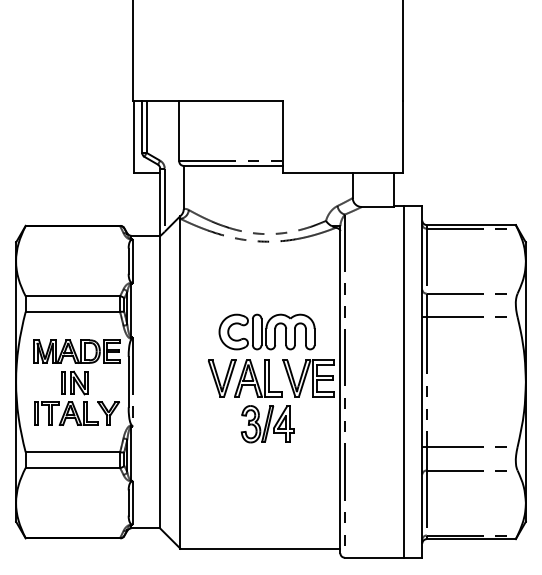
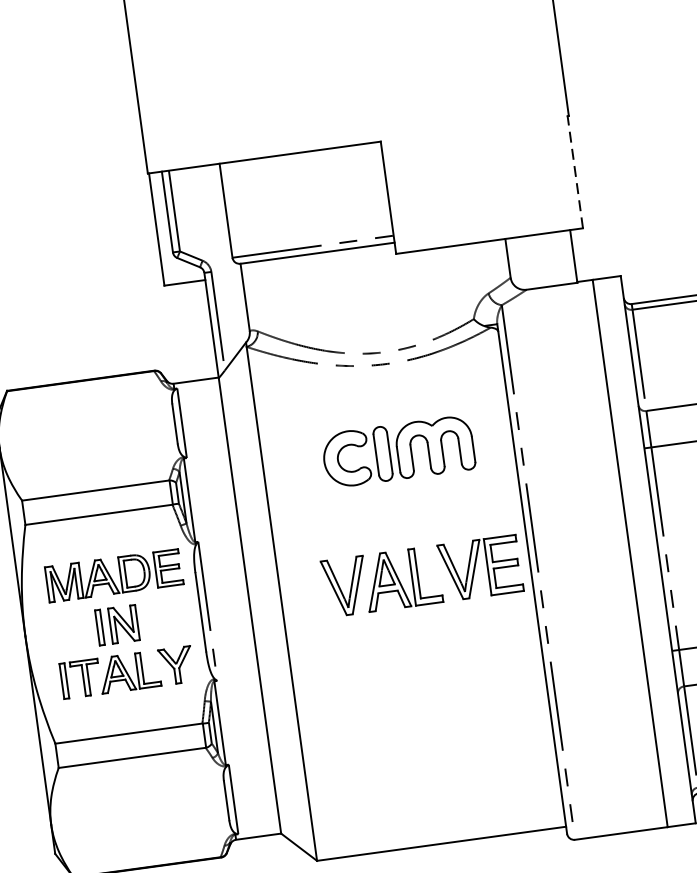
line: (402, 136) -> (574, 171), solid -> dashed
part: (266, 331) -> (397, 451), moved
part: (267, 424) -> (426, 648), removed

